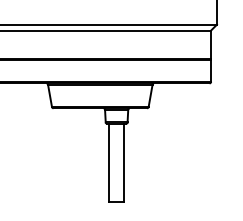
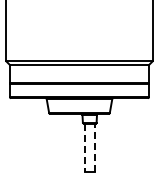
line: (124, 161) -> (94, 147), solid -> dashed
line: (108, 163) -> (84, 148), solid -> dashed

